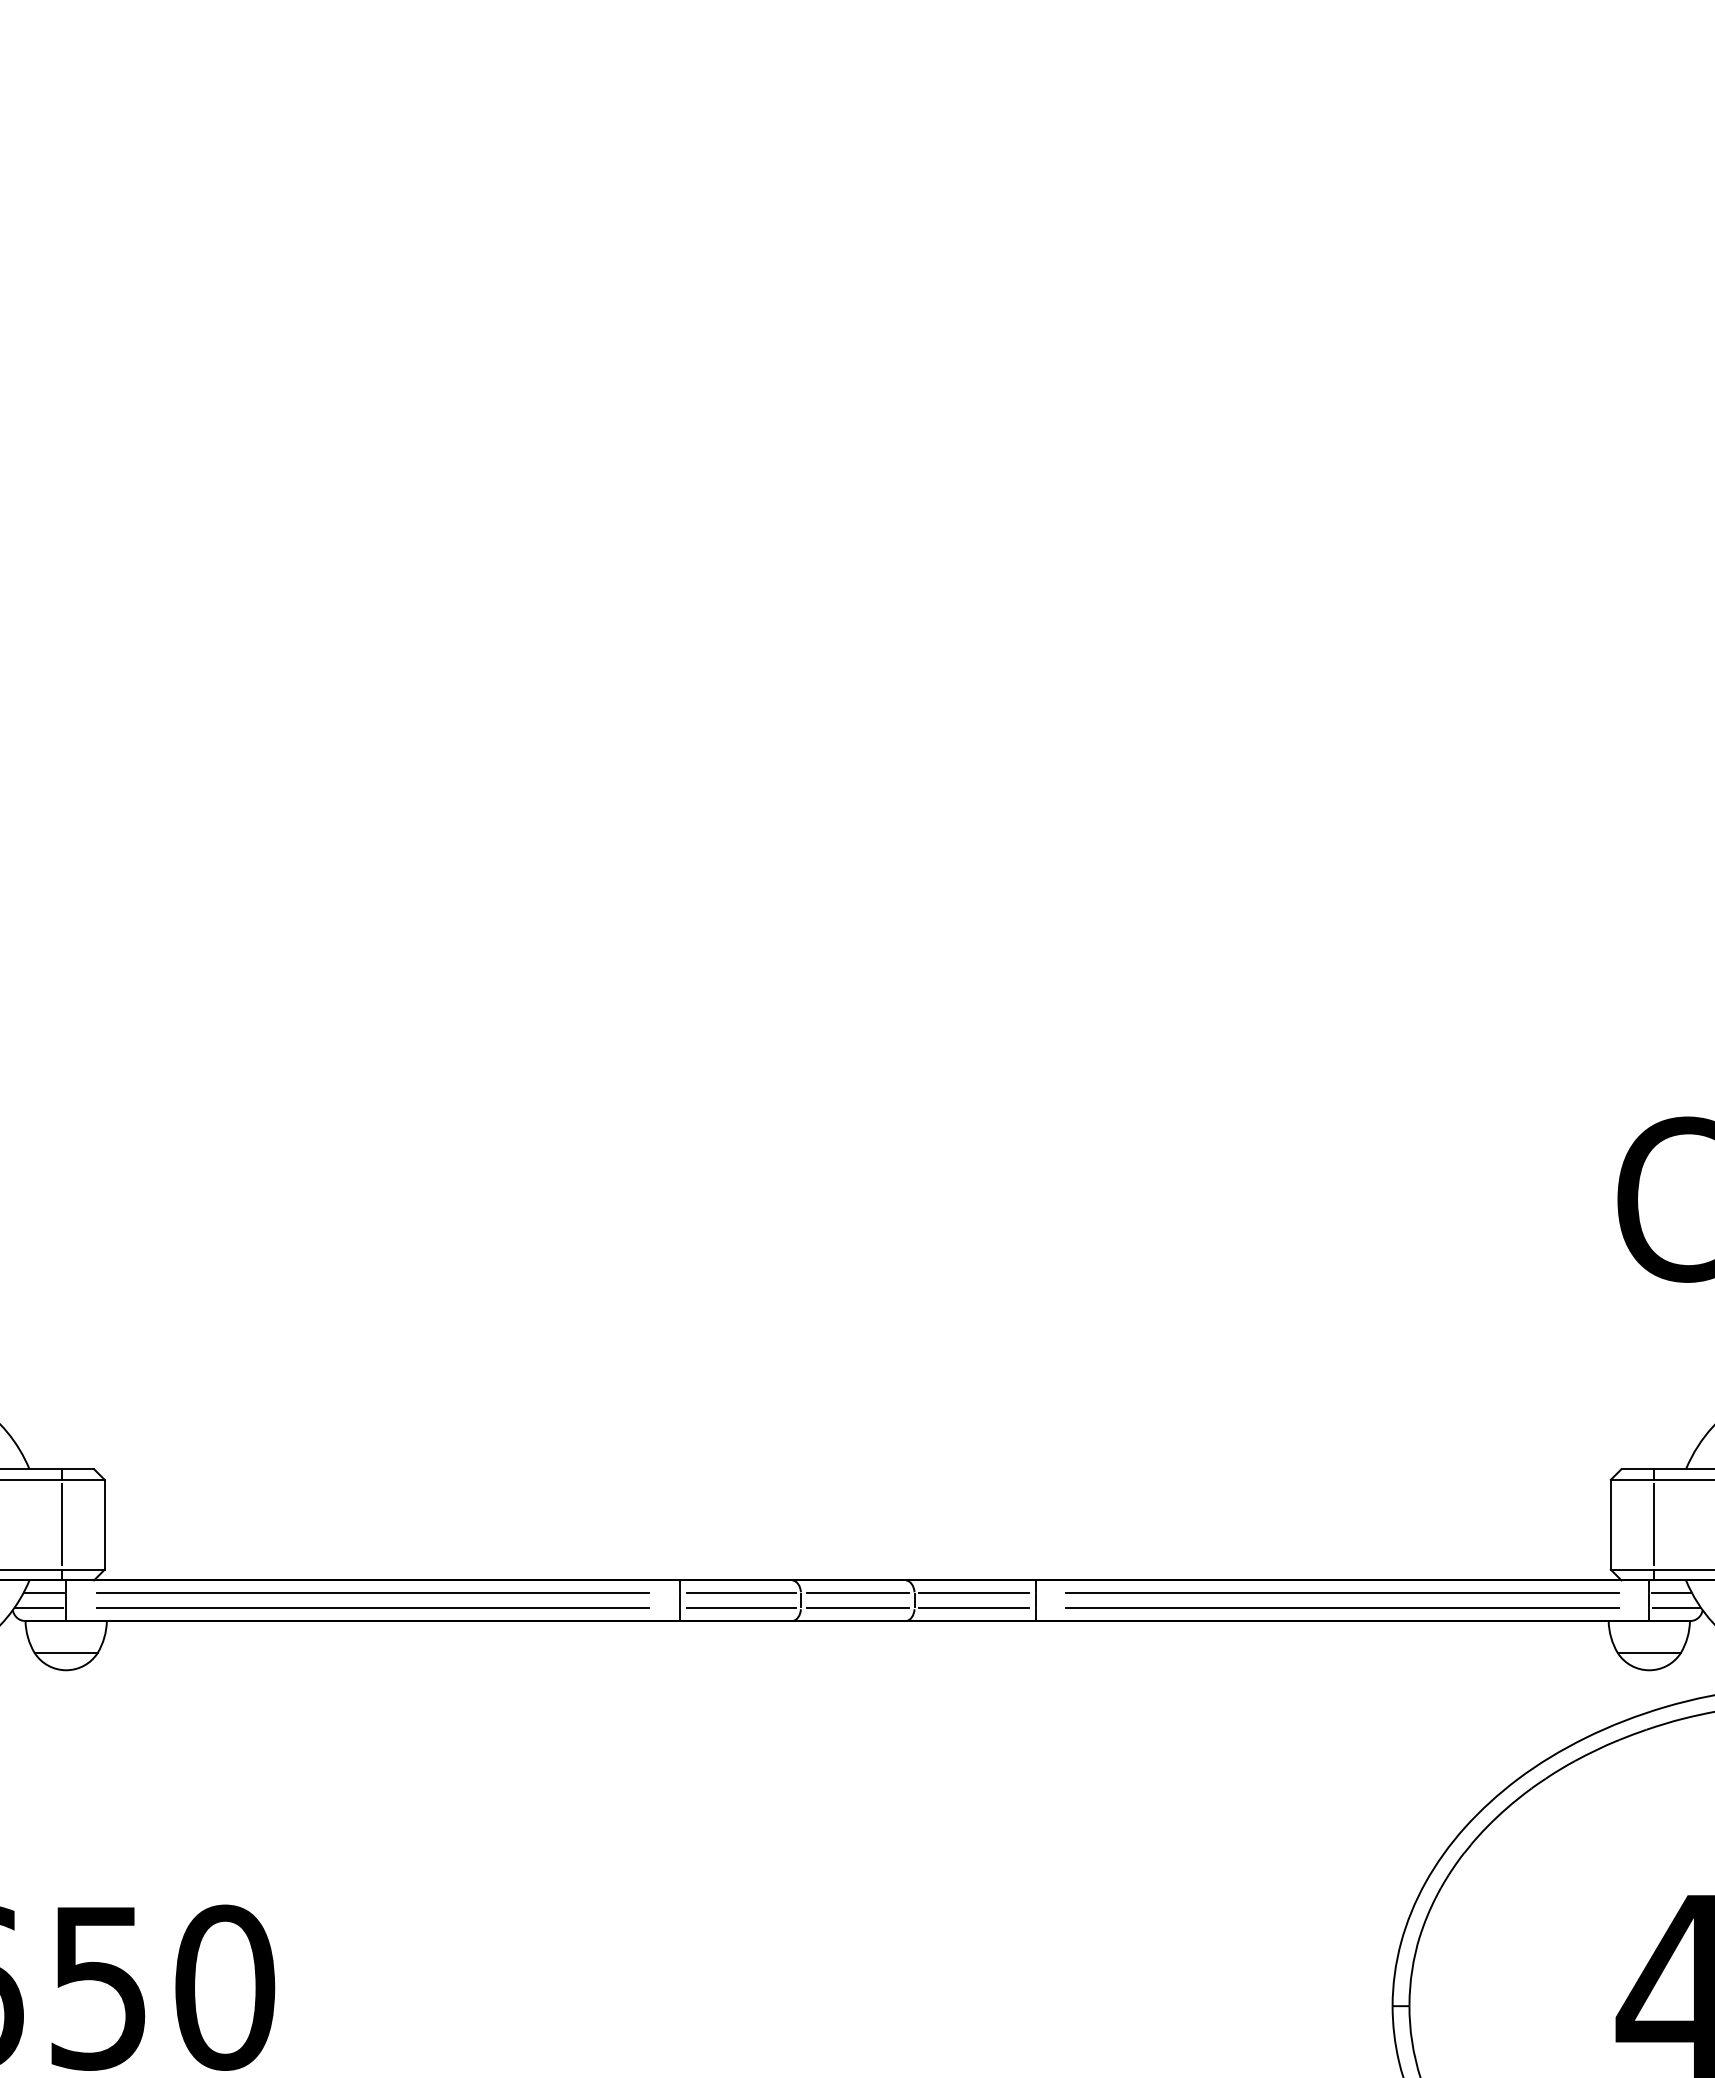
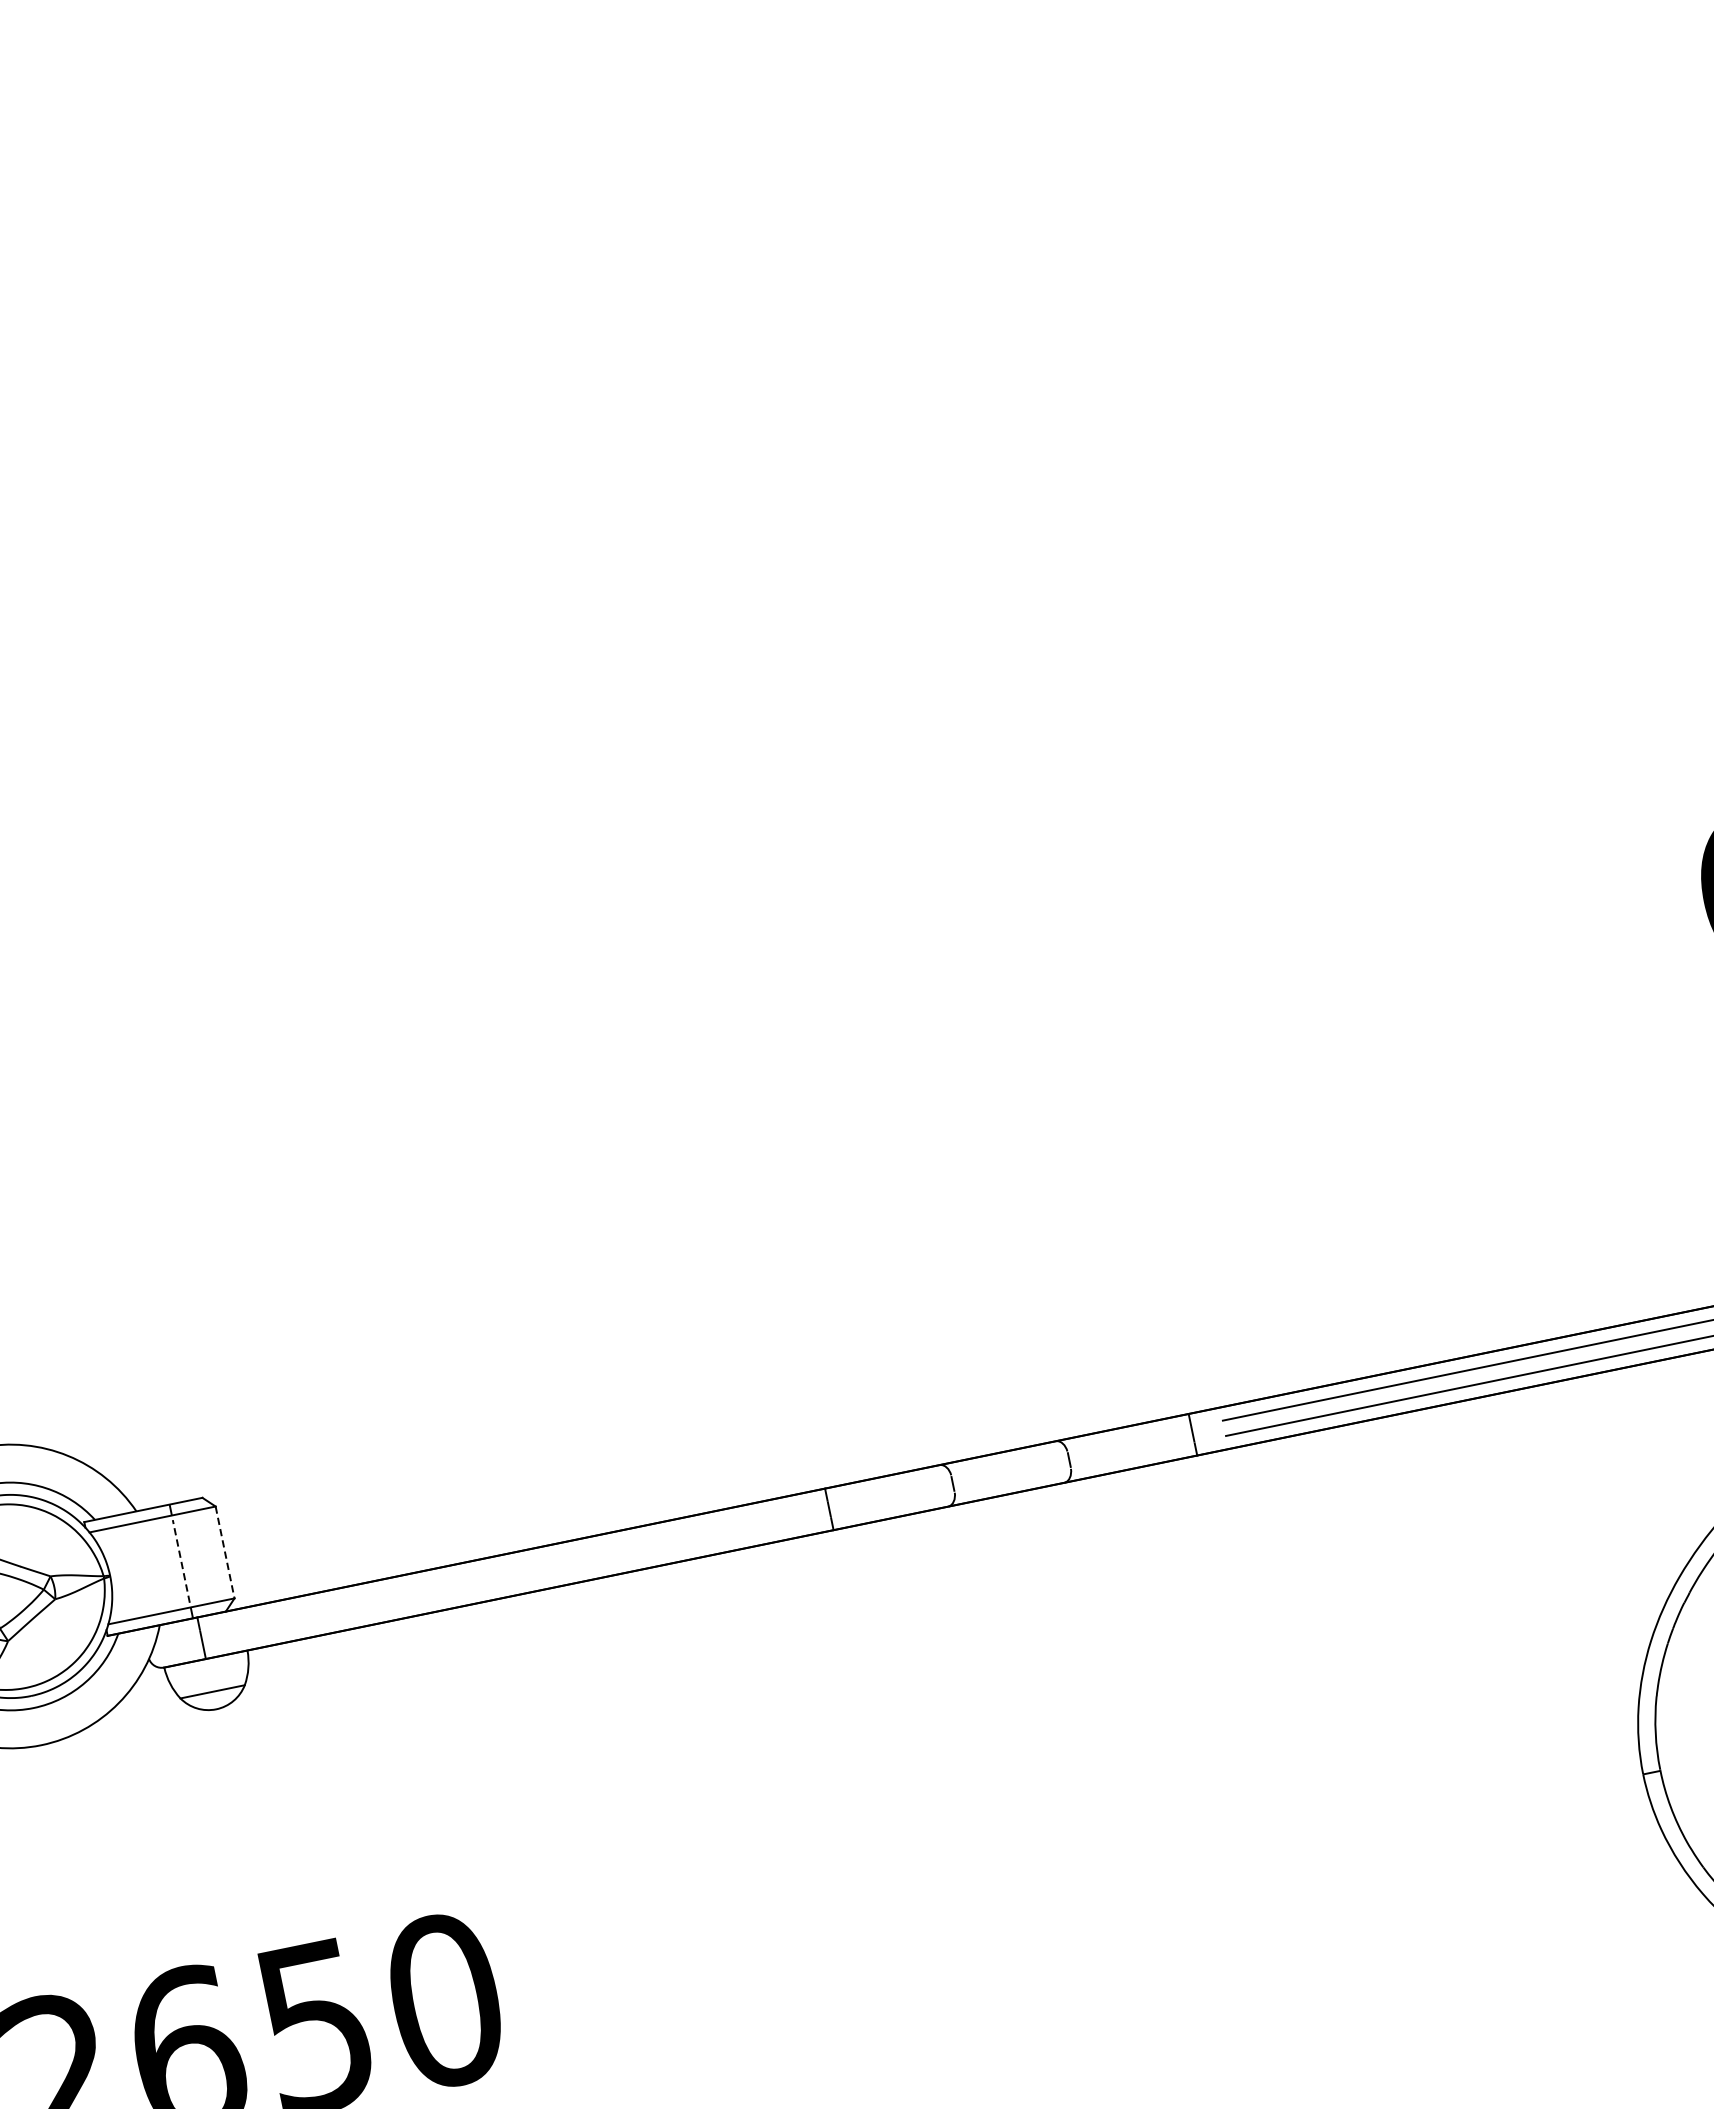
line: (61, 1524) -> (180, 1561), solid -> dashed
line: (104, 1524) -> (224, 1552), solid -> dashed
line: (43, 1593) -> (176, 1635), removed
line: (372, 1593) -> (513, 1566), removed
line: (741, 1593) -> (890, 1489), removed
line: (857, 1593) -> (1009, 1464), removed
line: (973, 1593) -> (1127, 1440), removed
line: (38, 1608) -> (174, 1651), removed
line: (372, 1608) -> (516, 1581), removed
line: (741, 1608) -> (893, 1504), removed
line: (857, 1608) -> (1012, 1480), removed
line: (973, 1608) -> (1131, 1455), removed

